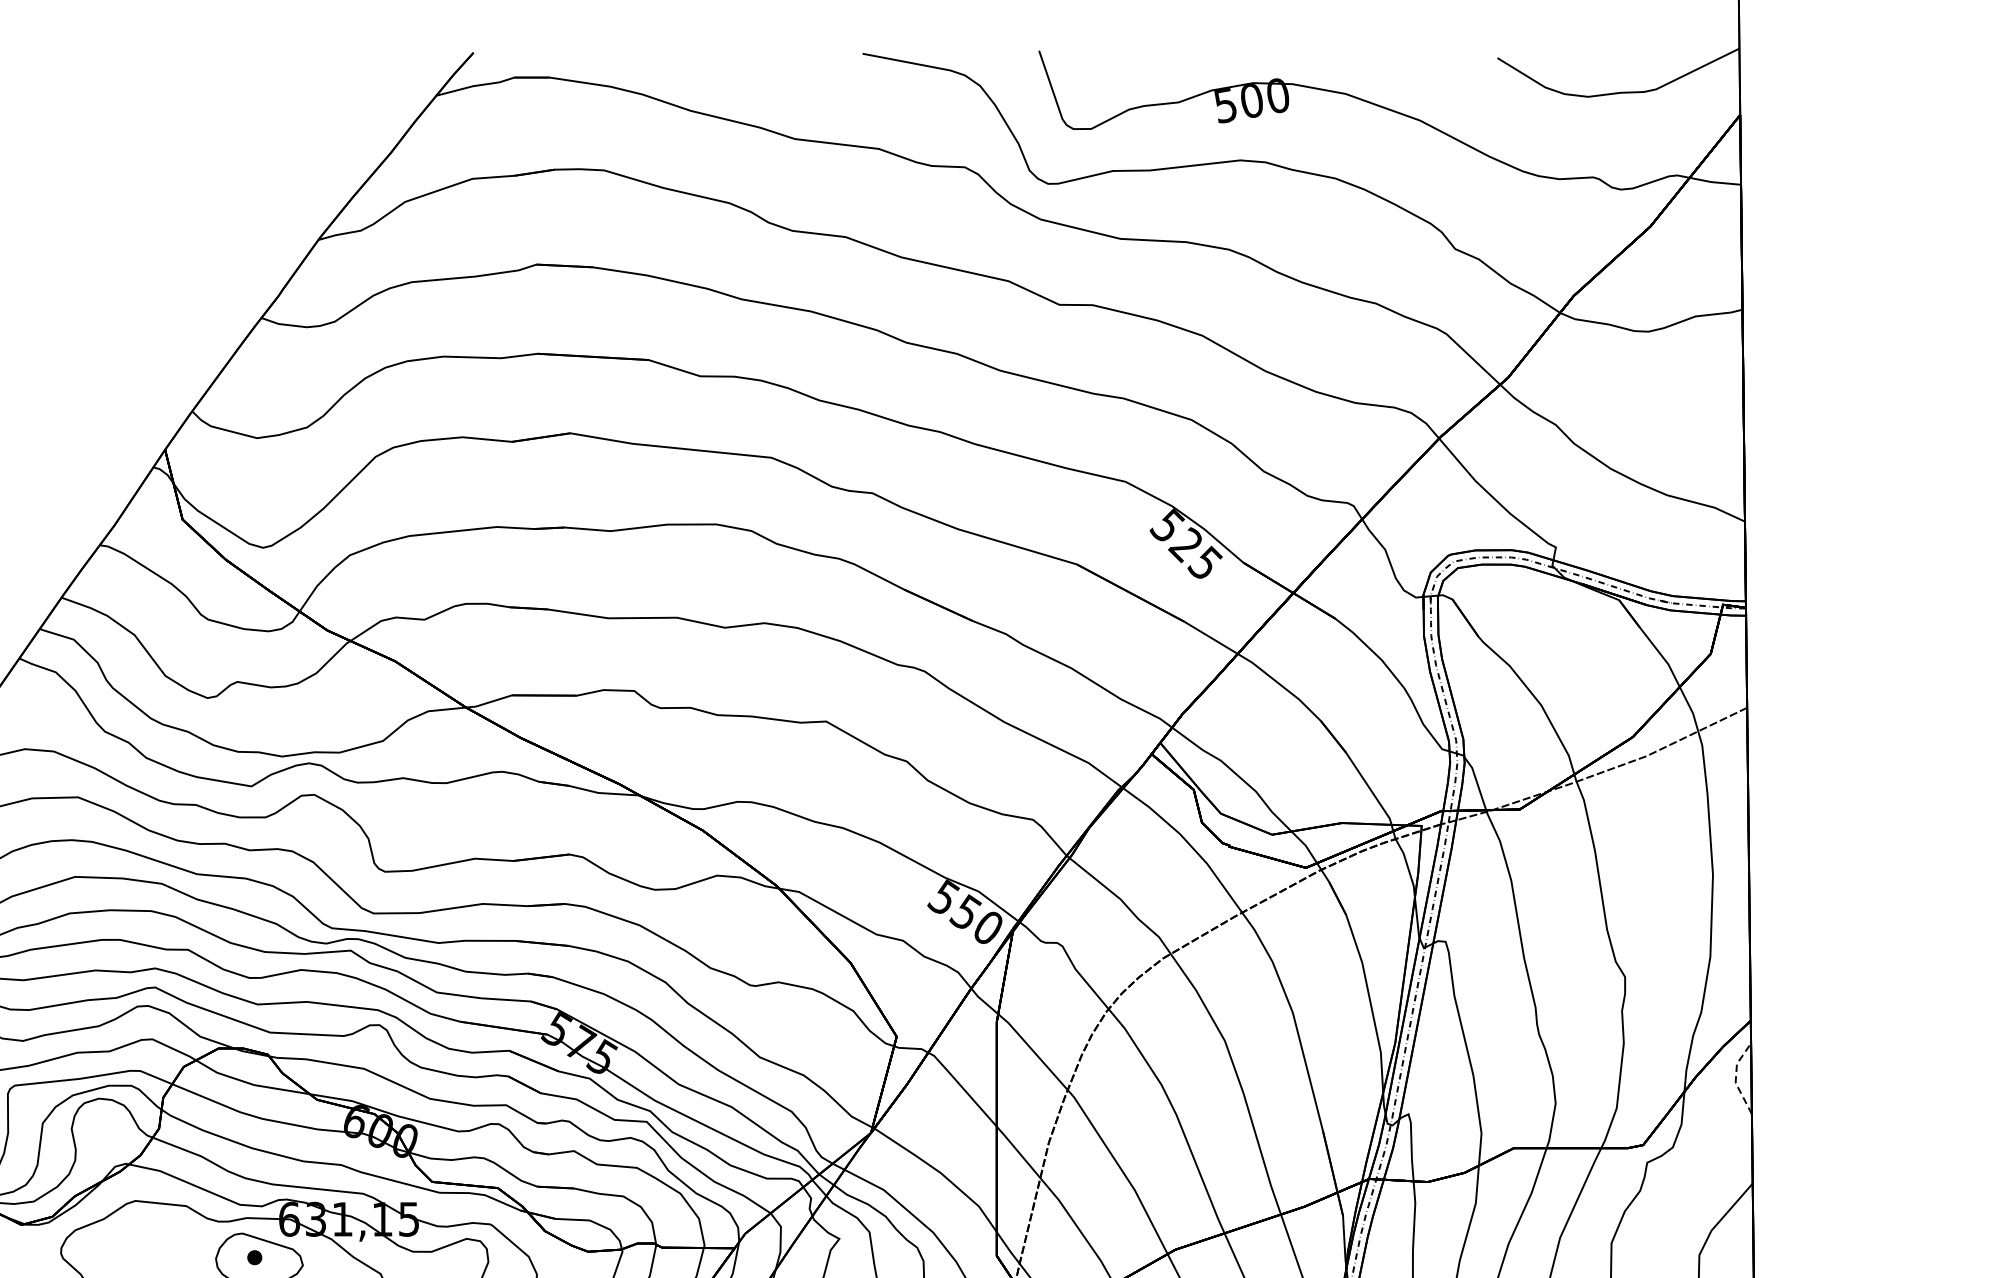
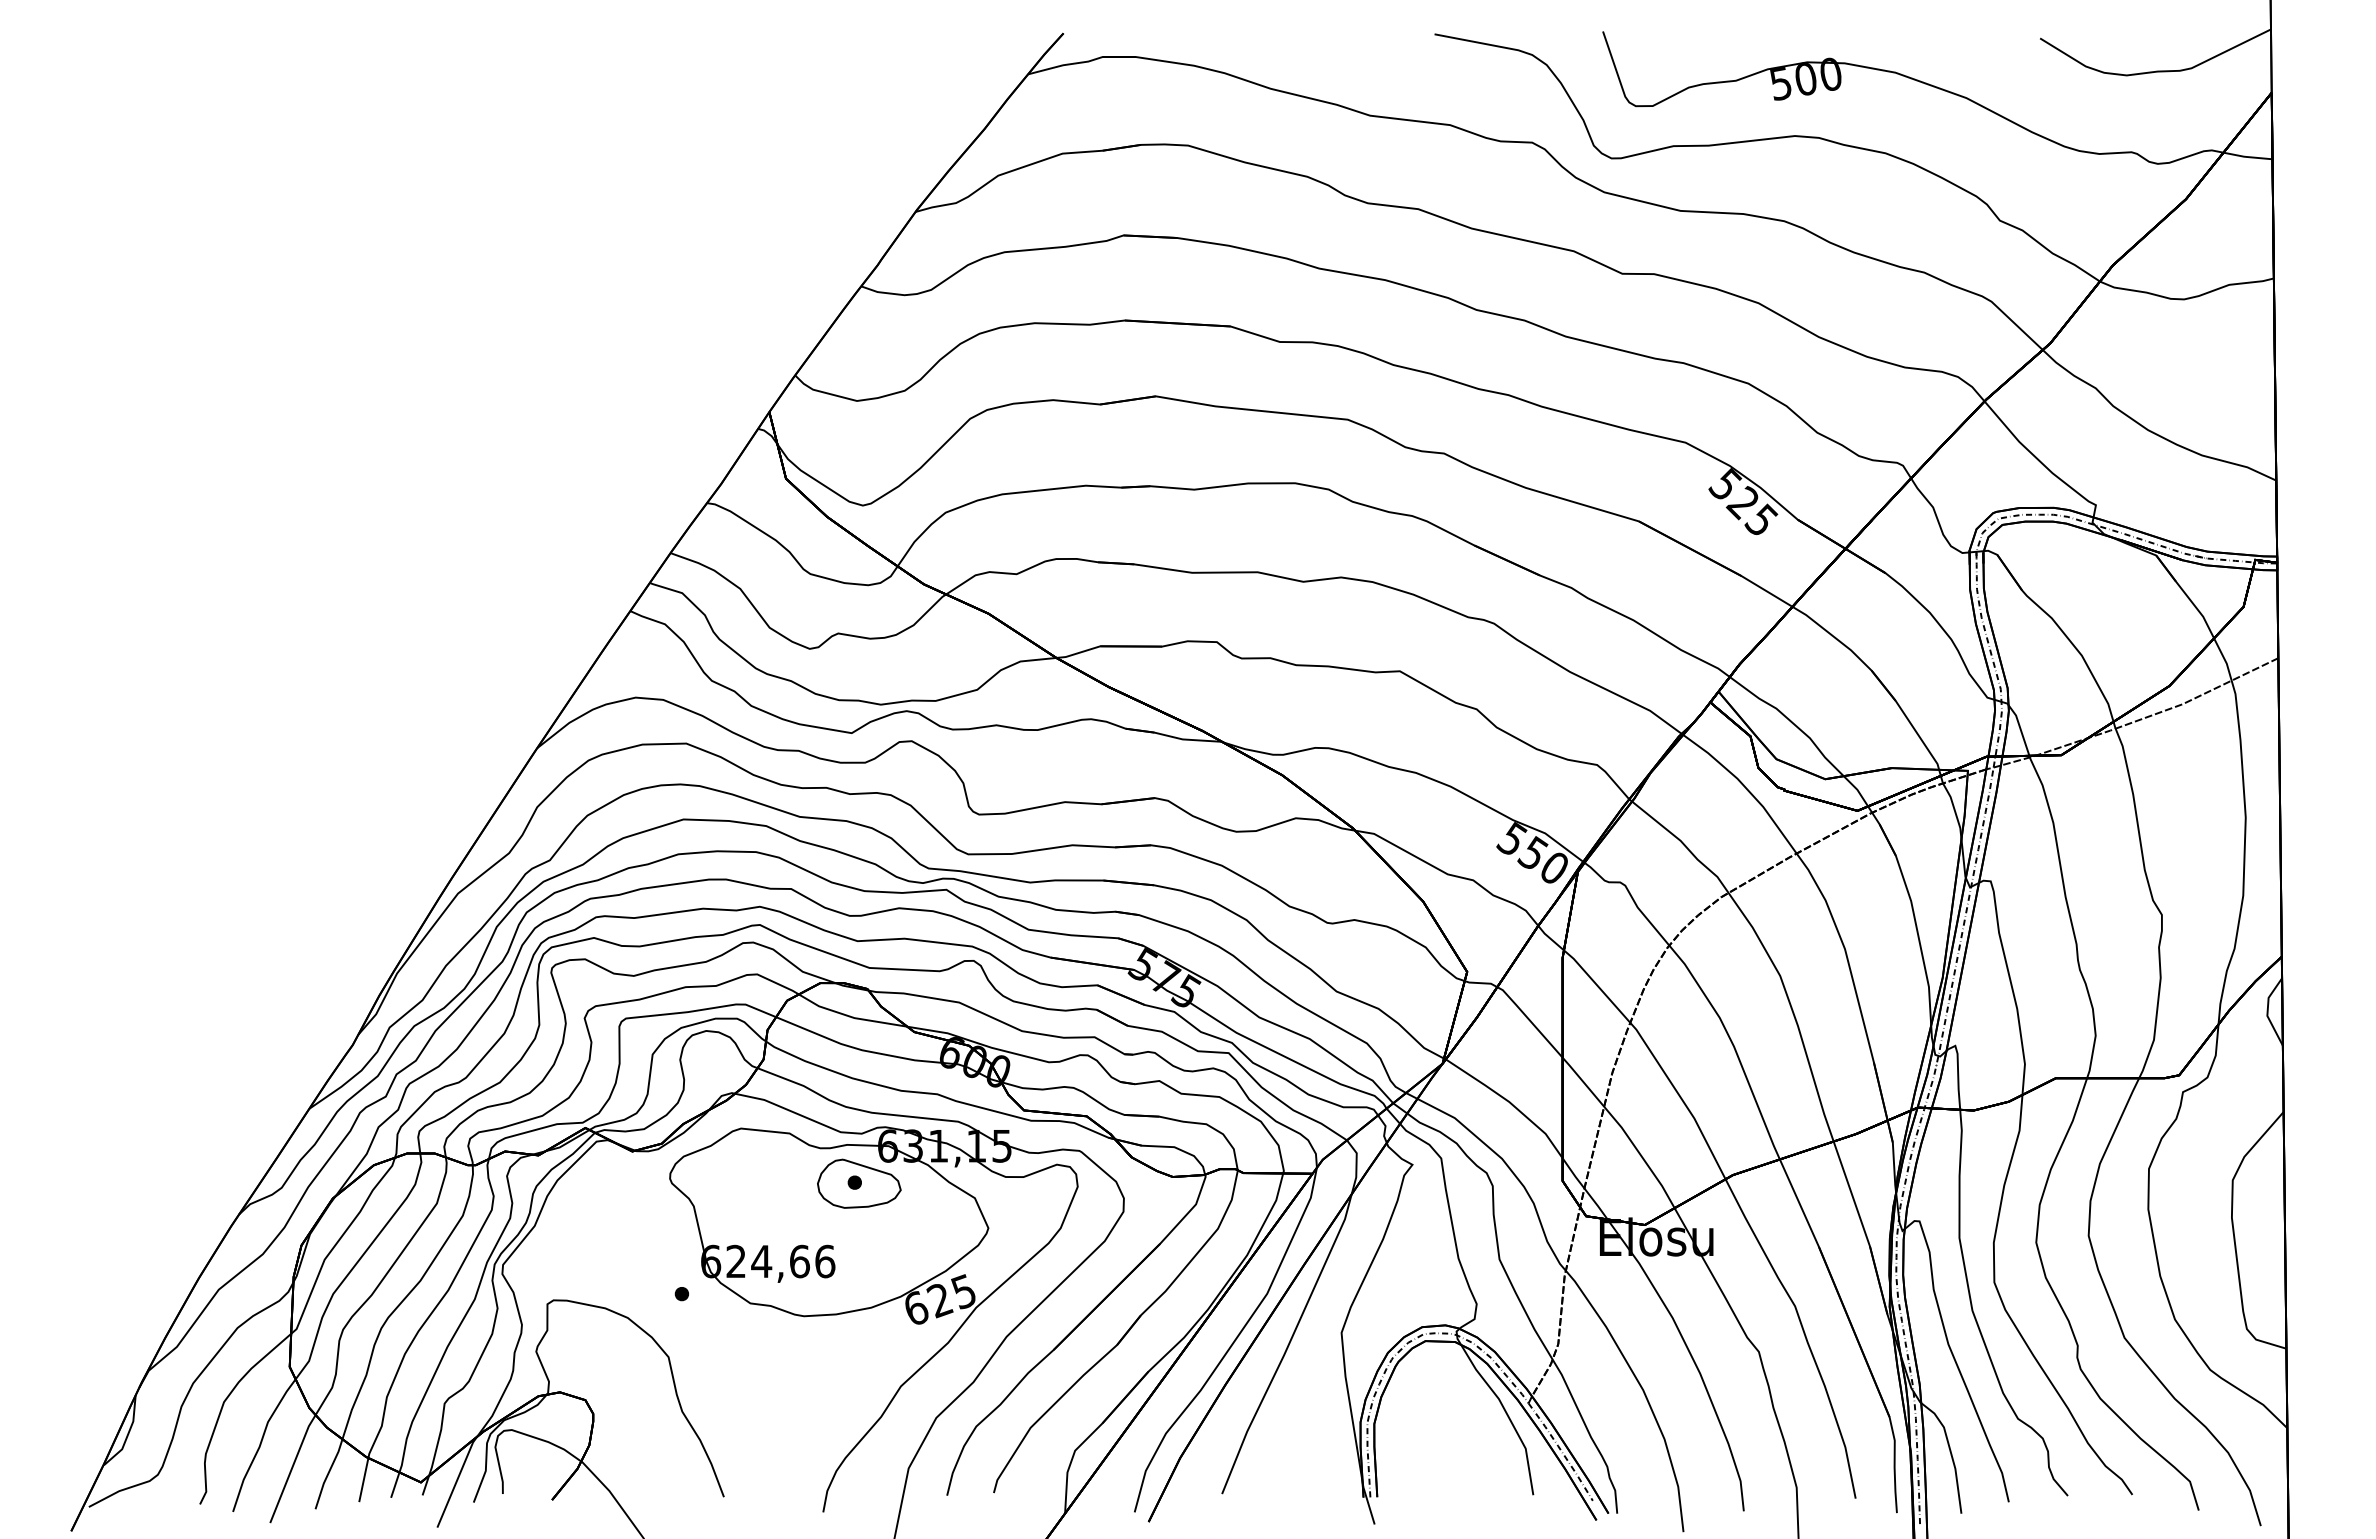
line: (1735, 1078) -> (2267, 1011), dashed -> solid

